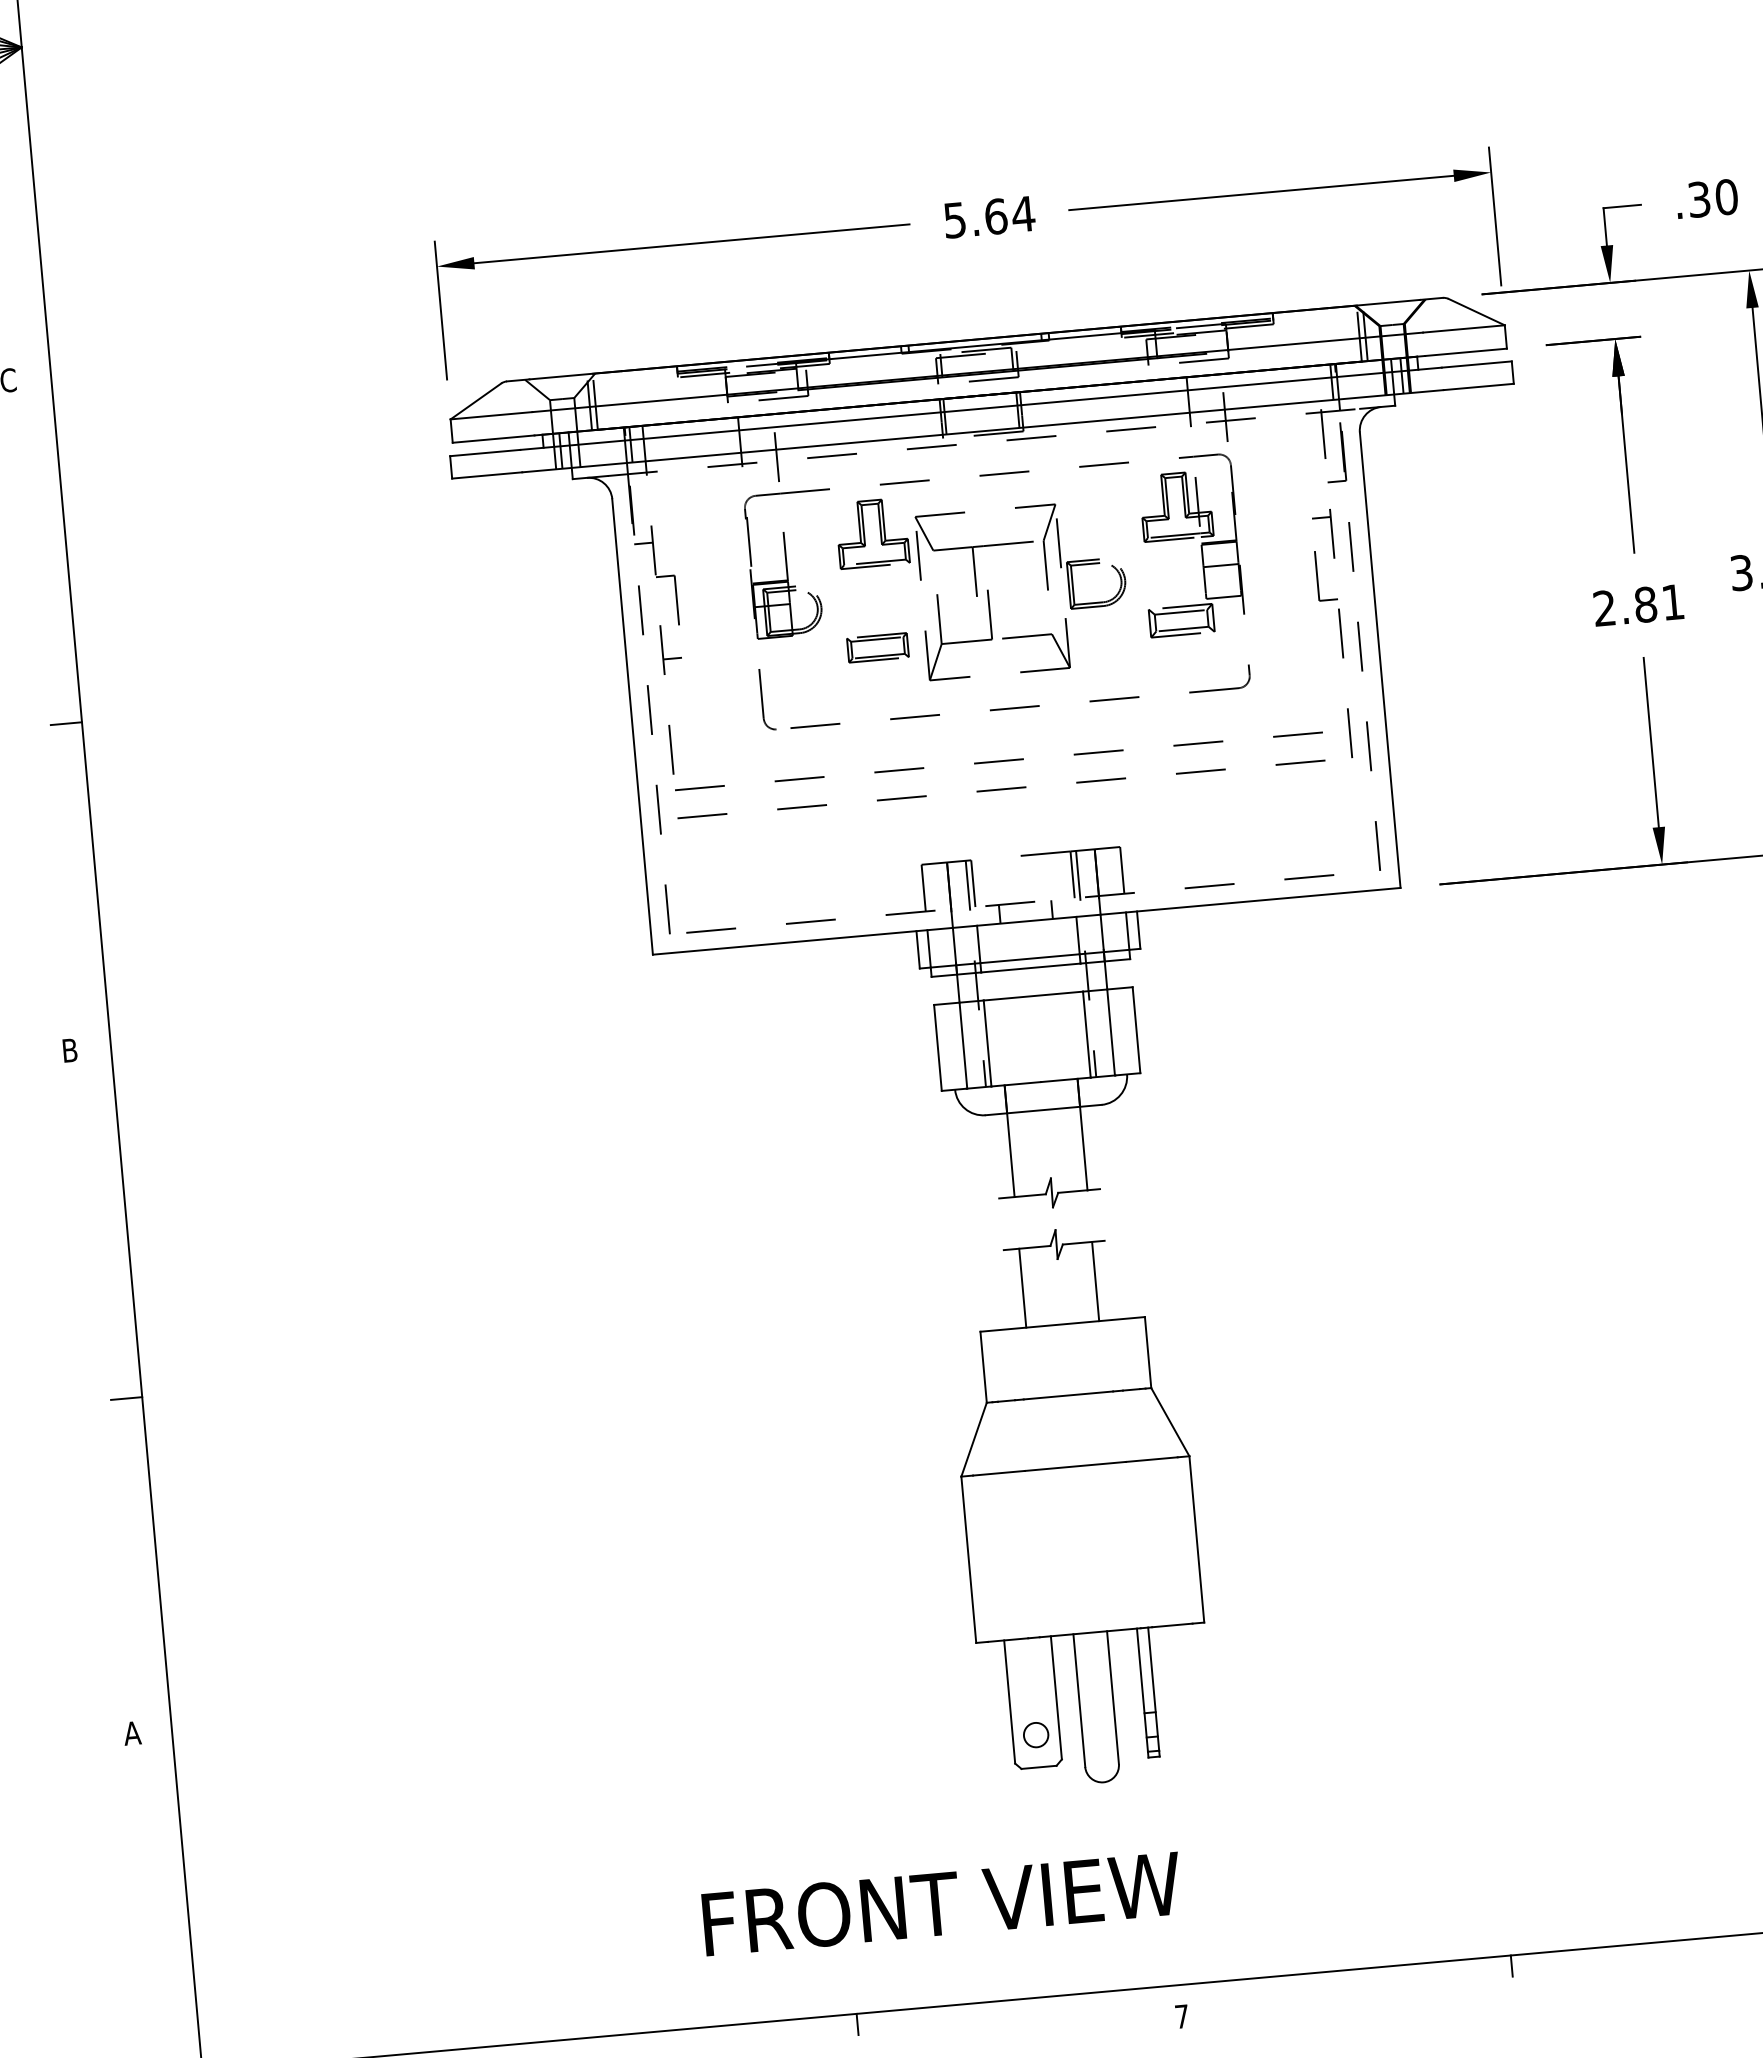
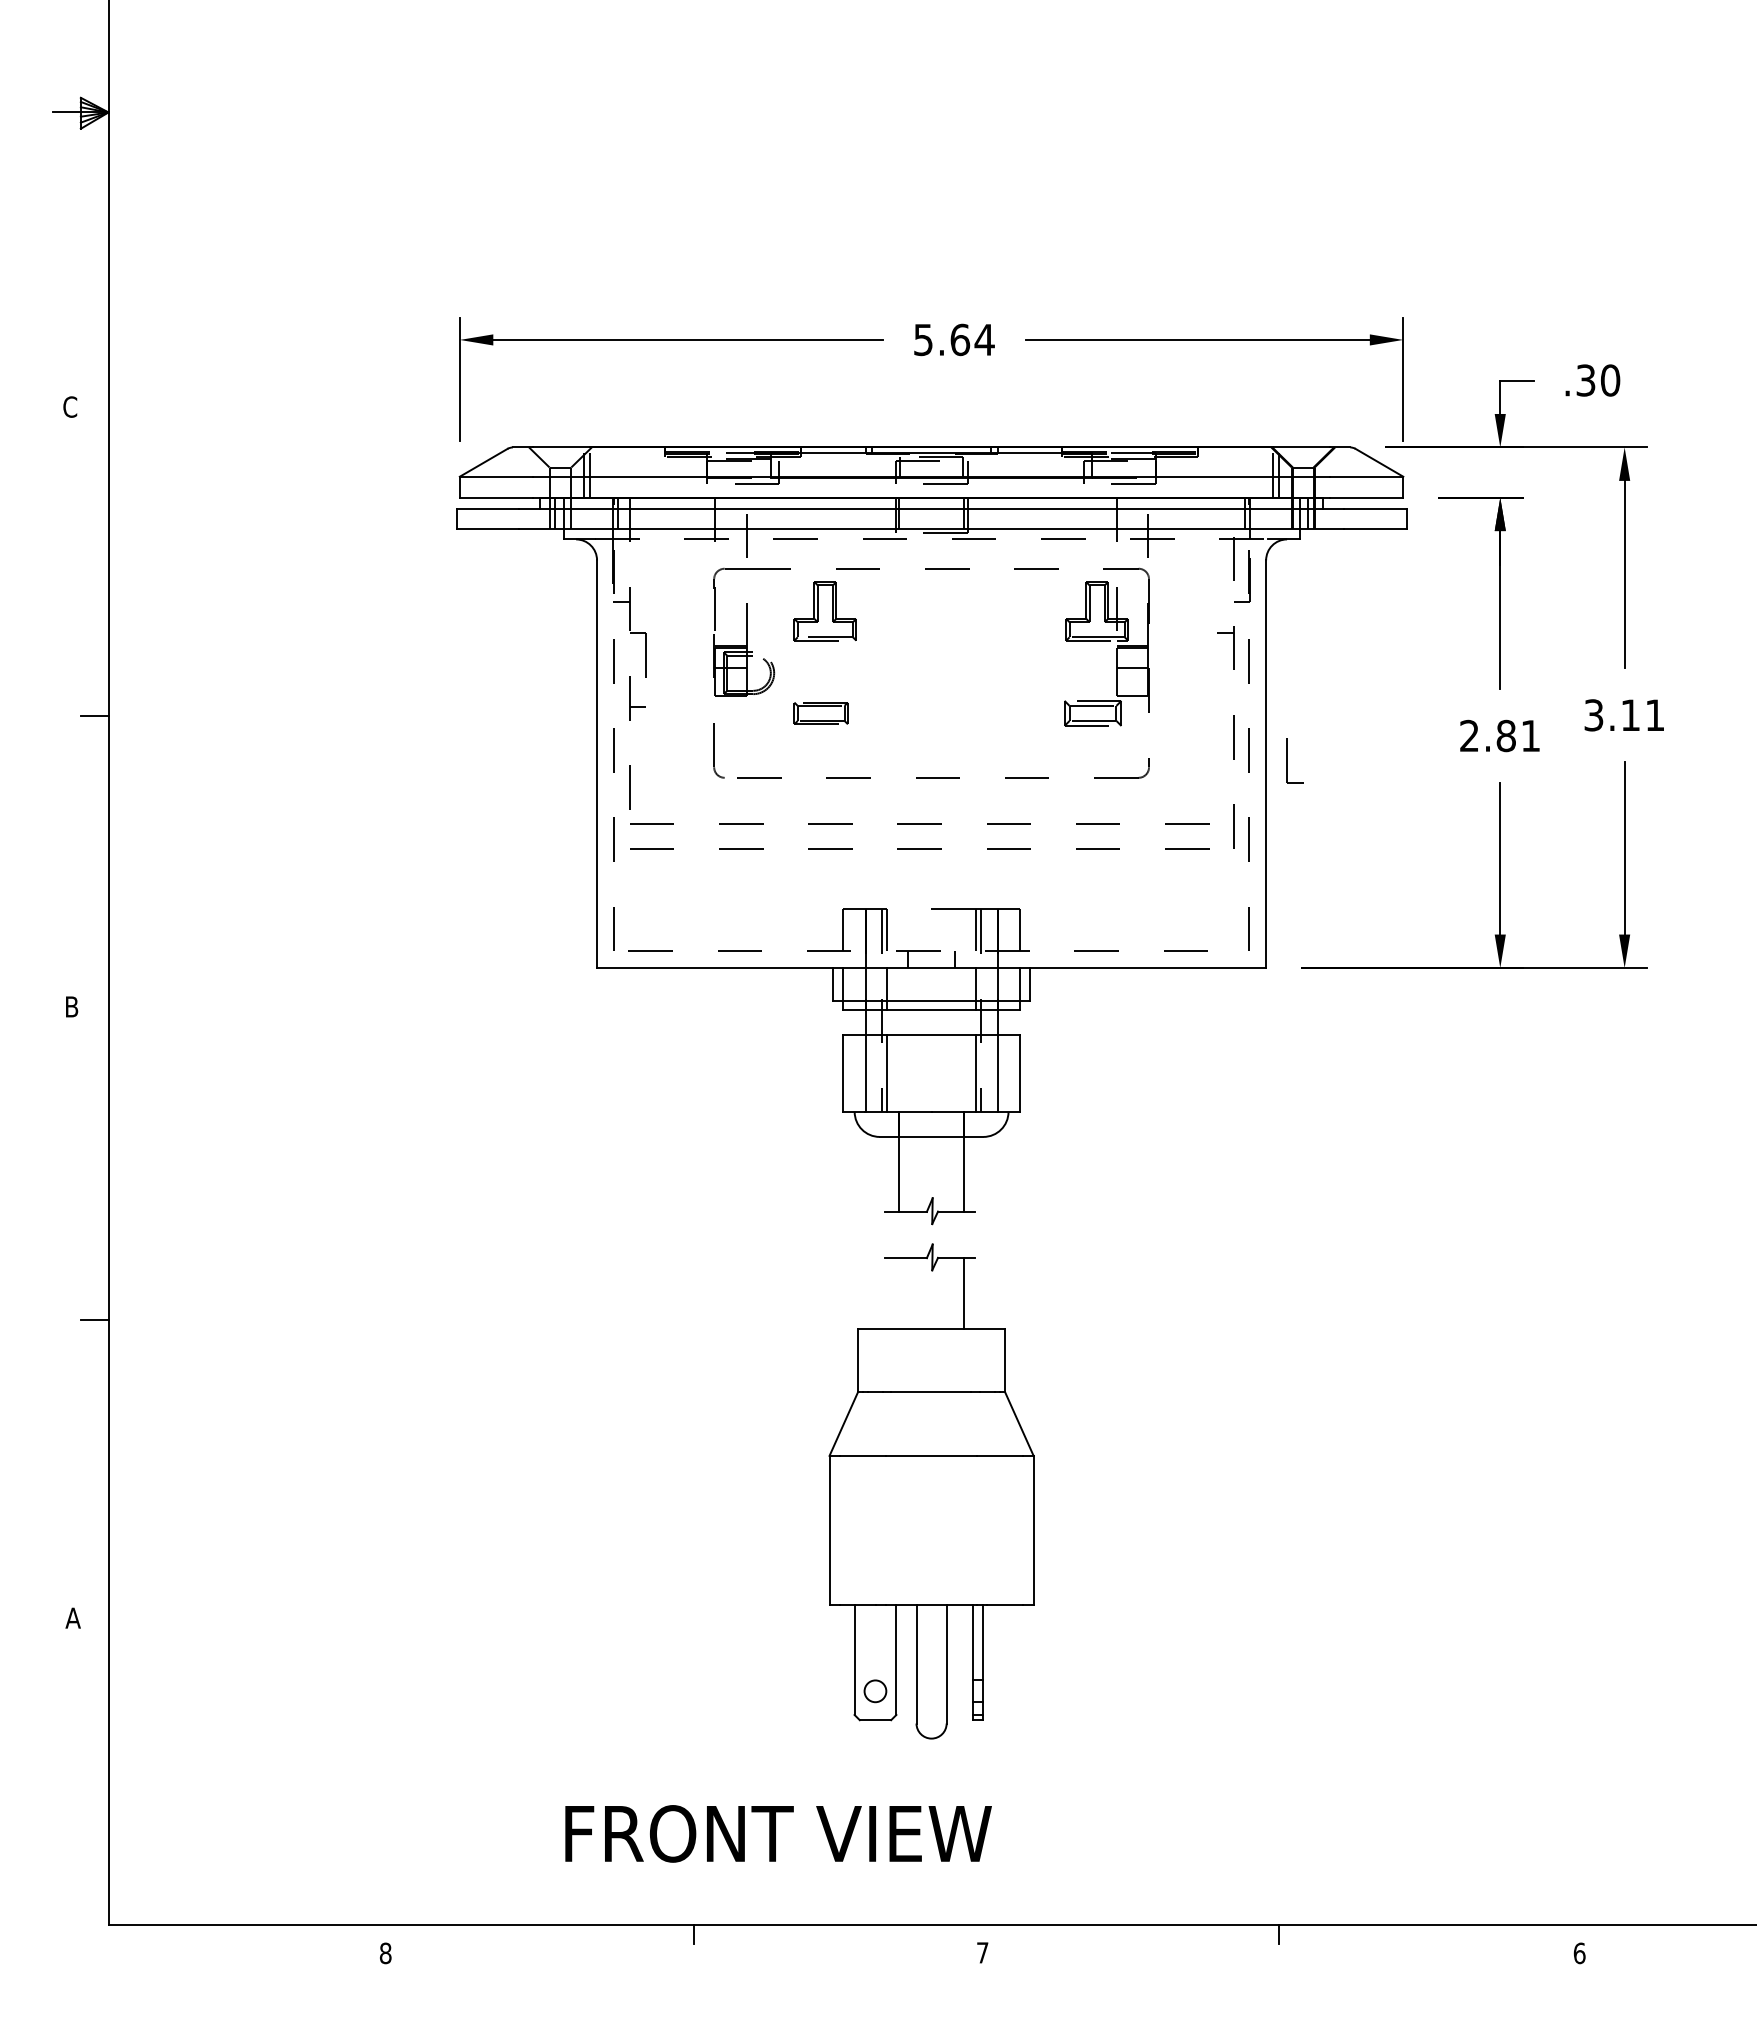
part: (1317, 576) -> (1287, 760), moved
part: (1047, 586) -> (976, 672), removed
line: (1022, 1288) -> (898, 1293), removed

